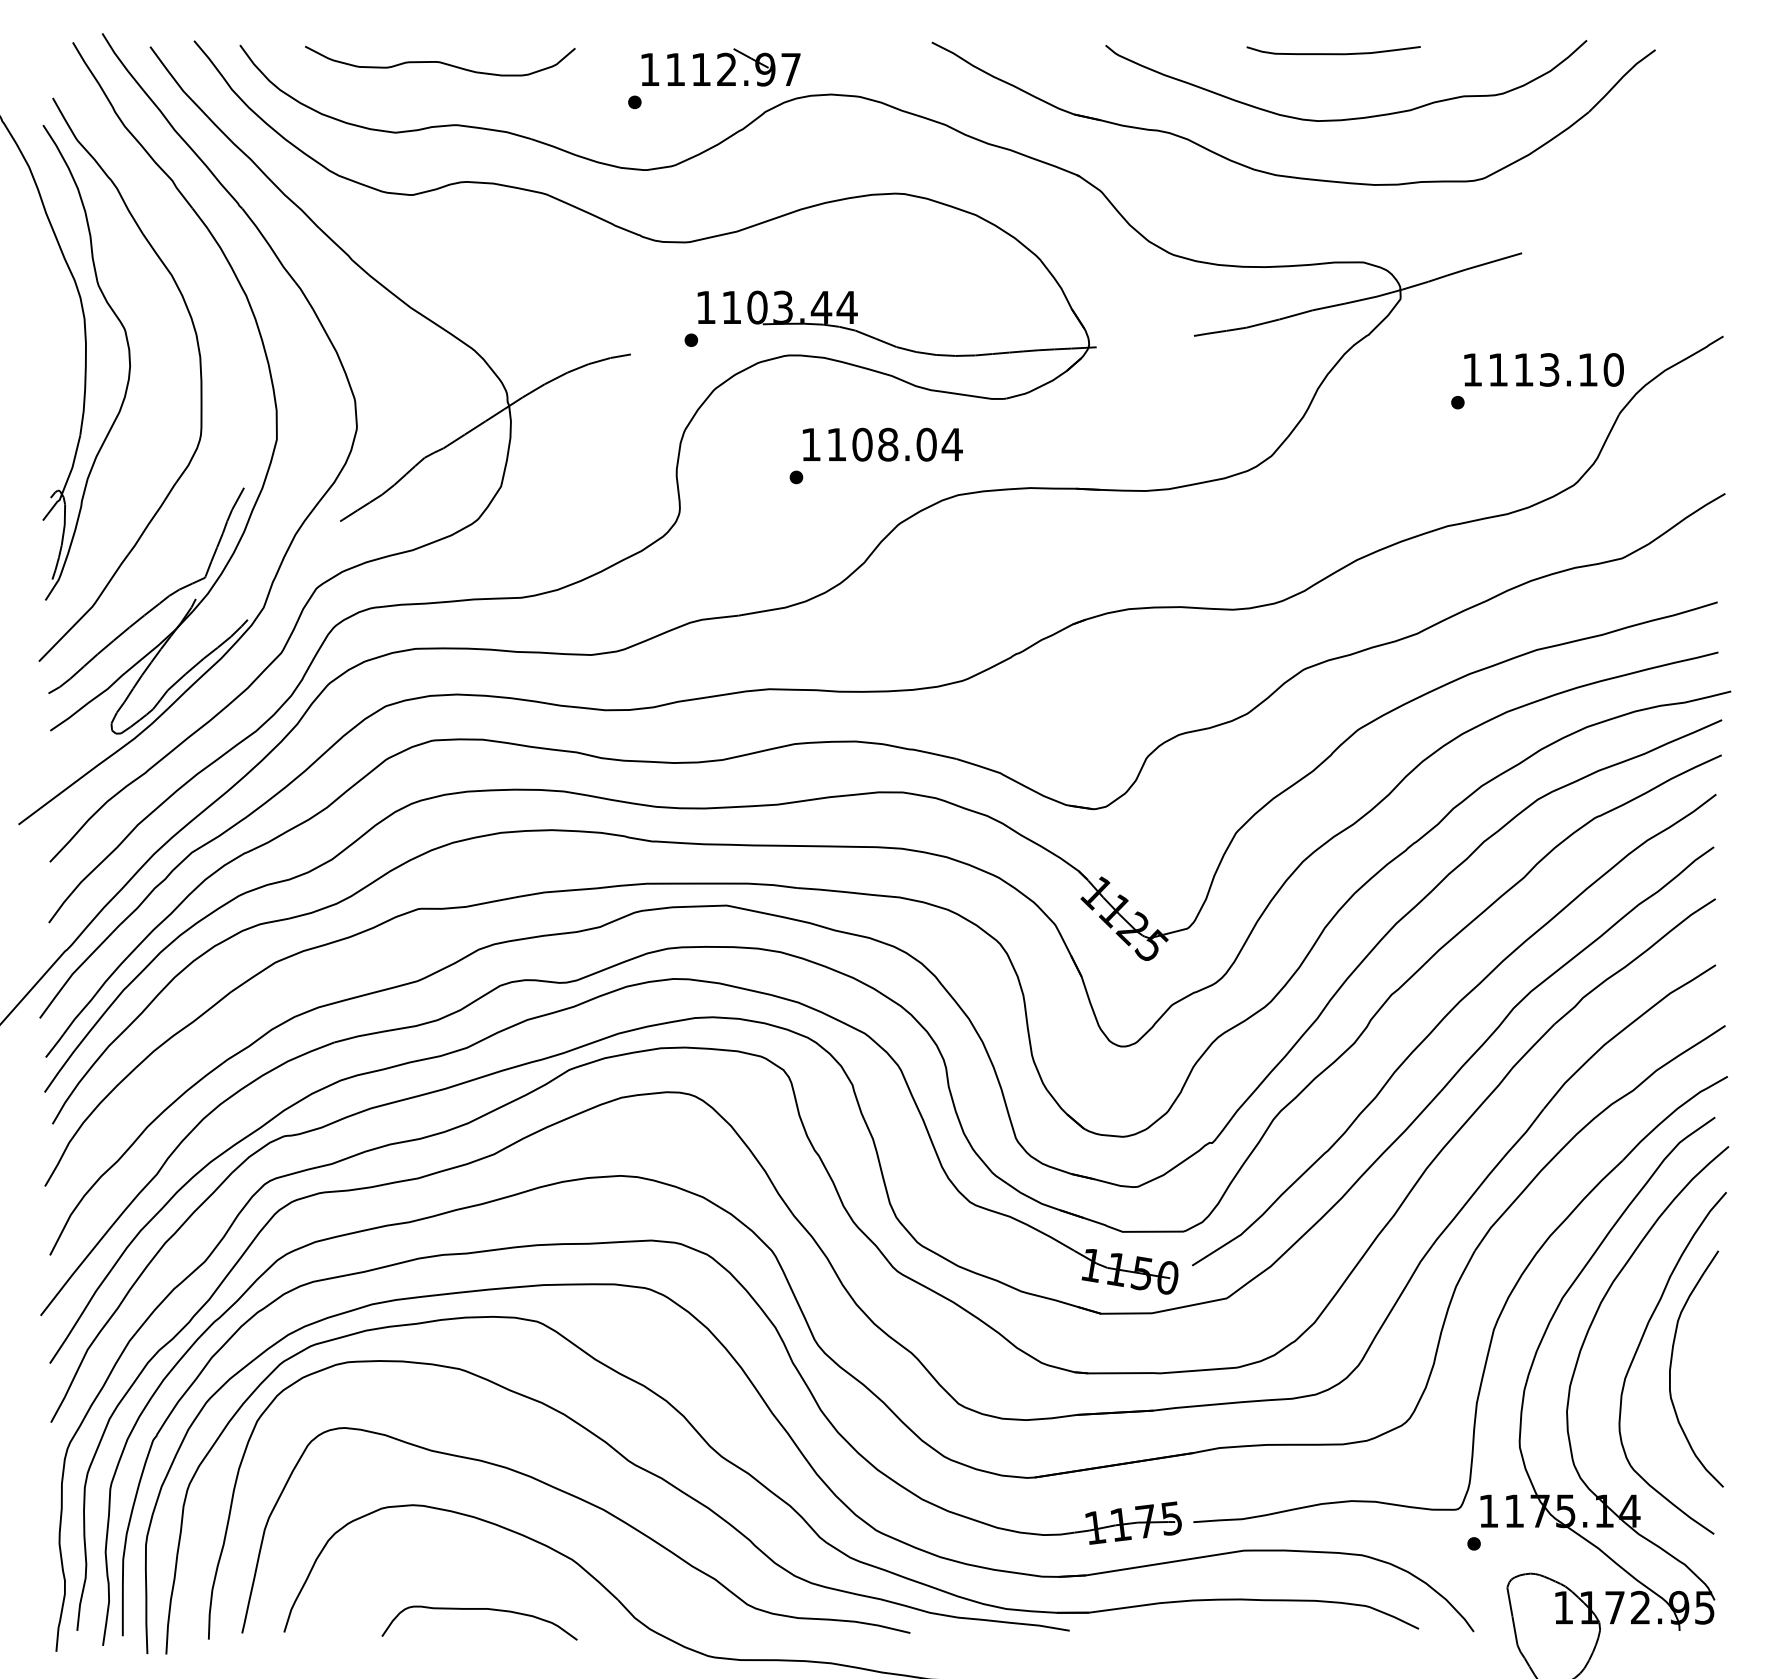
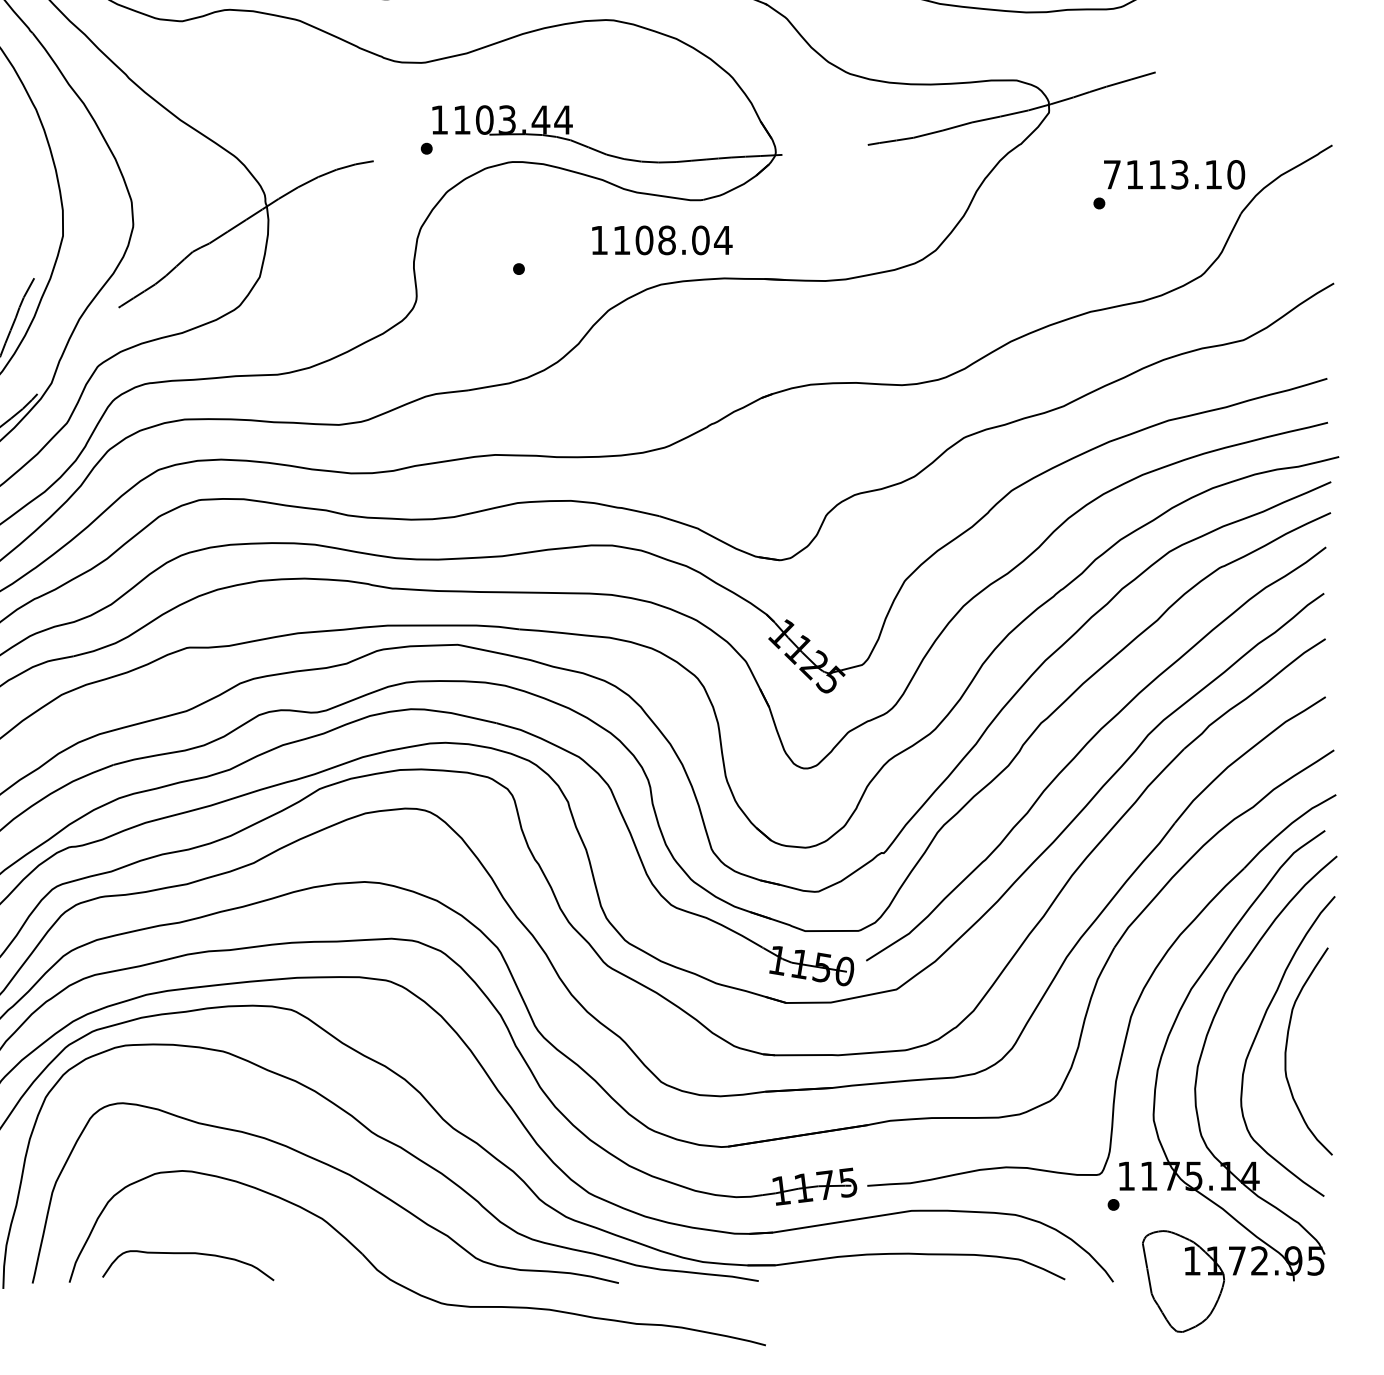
text: (1472, 369) -> (1112, 174), 1113.10 -> 7113.10
text: (882, 444) -> (662, 240), moved
curve: (479, 1609) -> (188, 1253), moved

